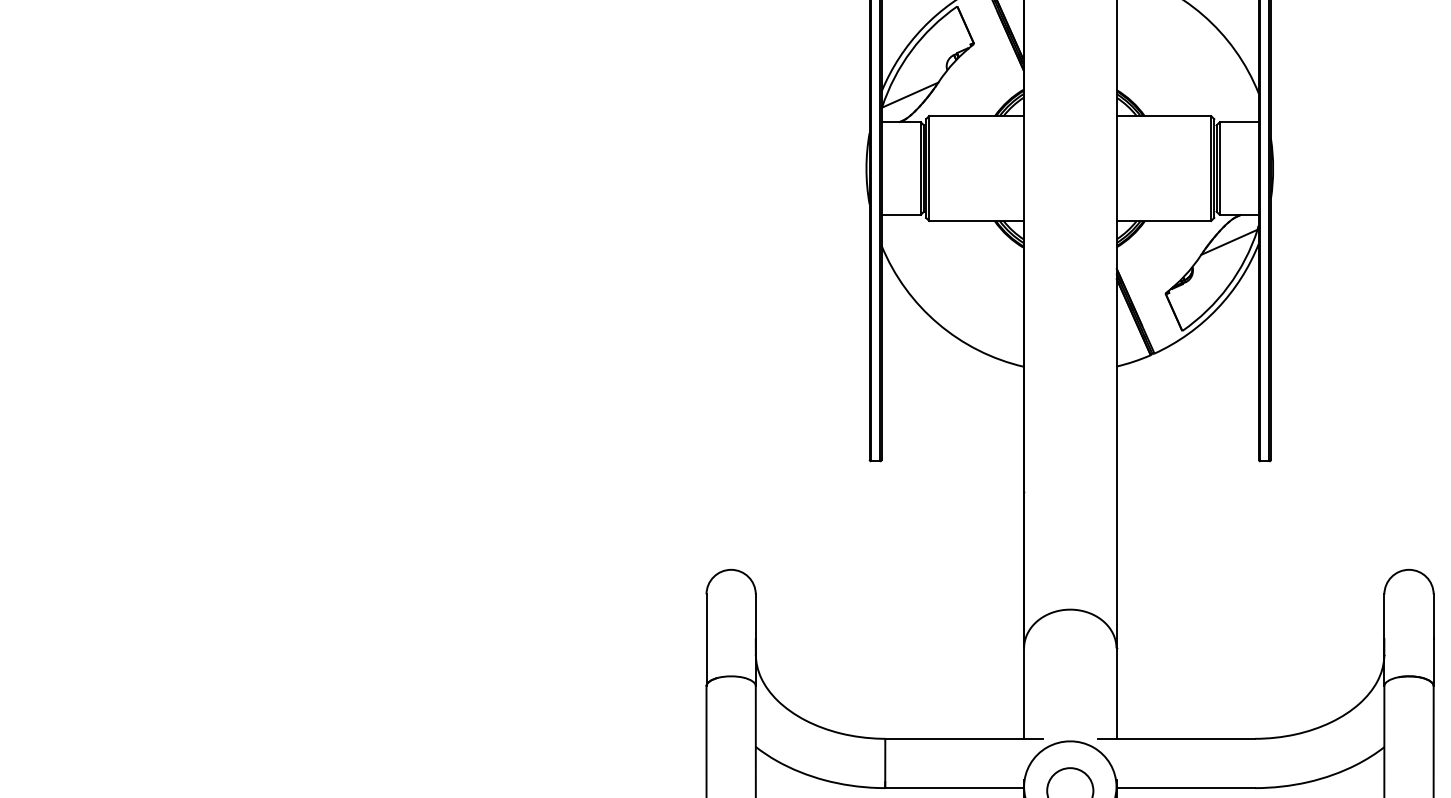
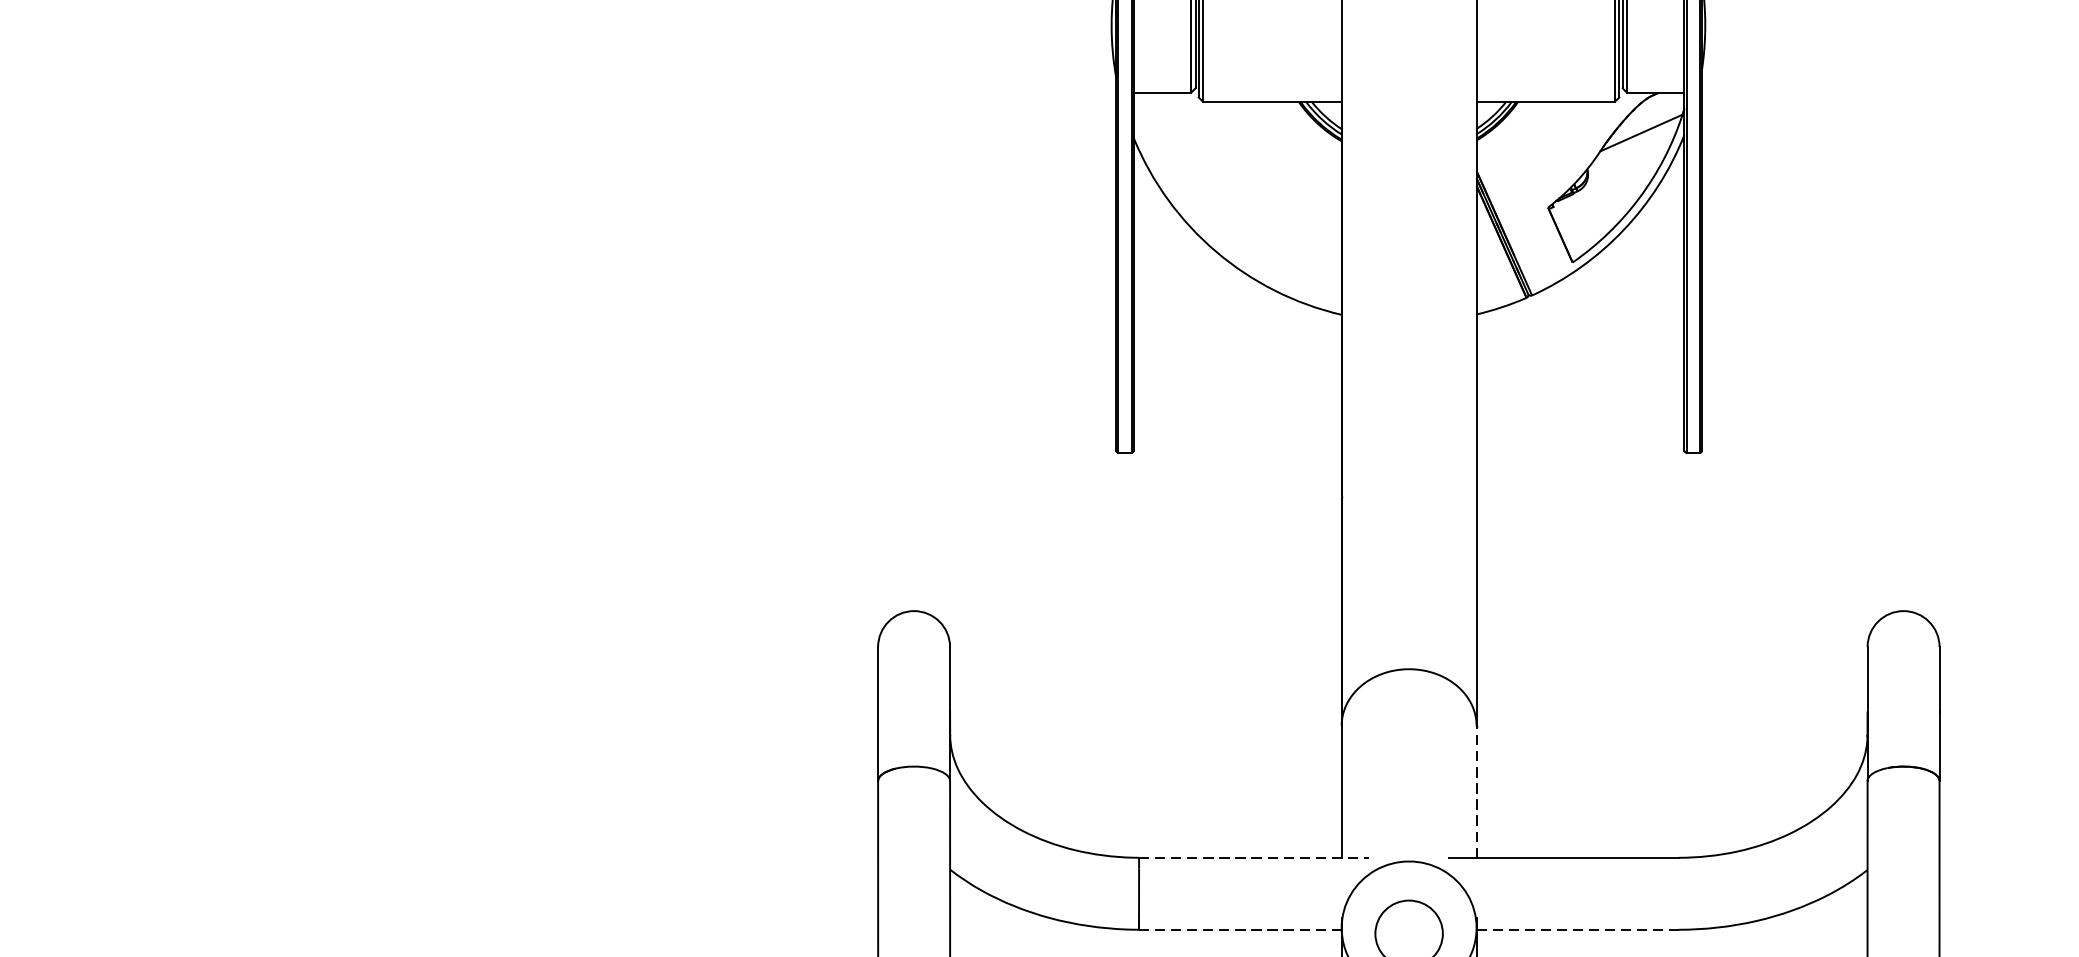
line: (1116, 693) -> (1476, 791), solid -> dashed
line: (964, 738) -> (1254, 857), solid -> dashed
line: (955, 788) -> (1241, 930), solid -> dashed
line: (1186, 788) -> (1578, 930), solid -> dashed

